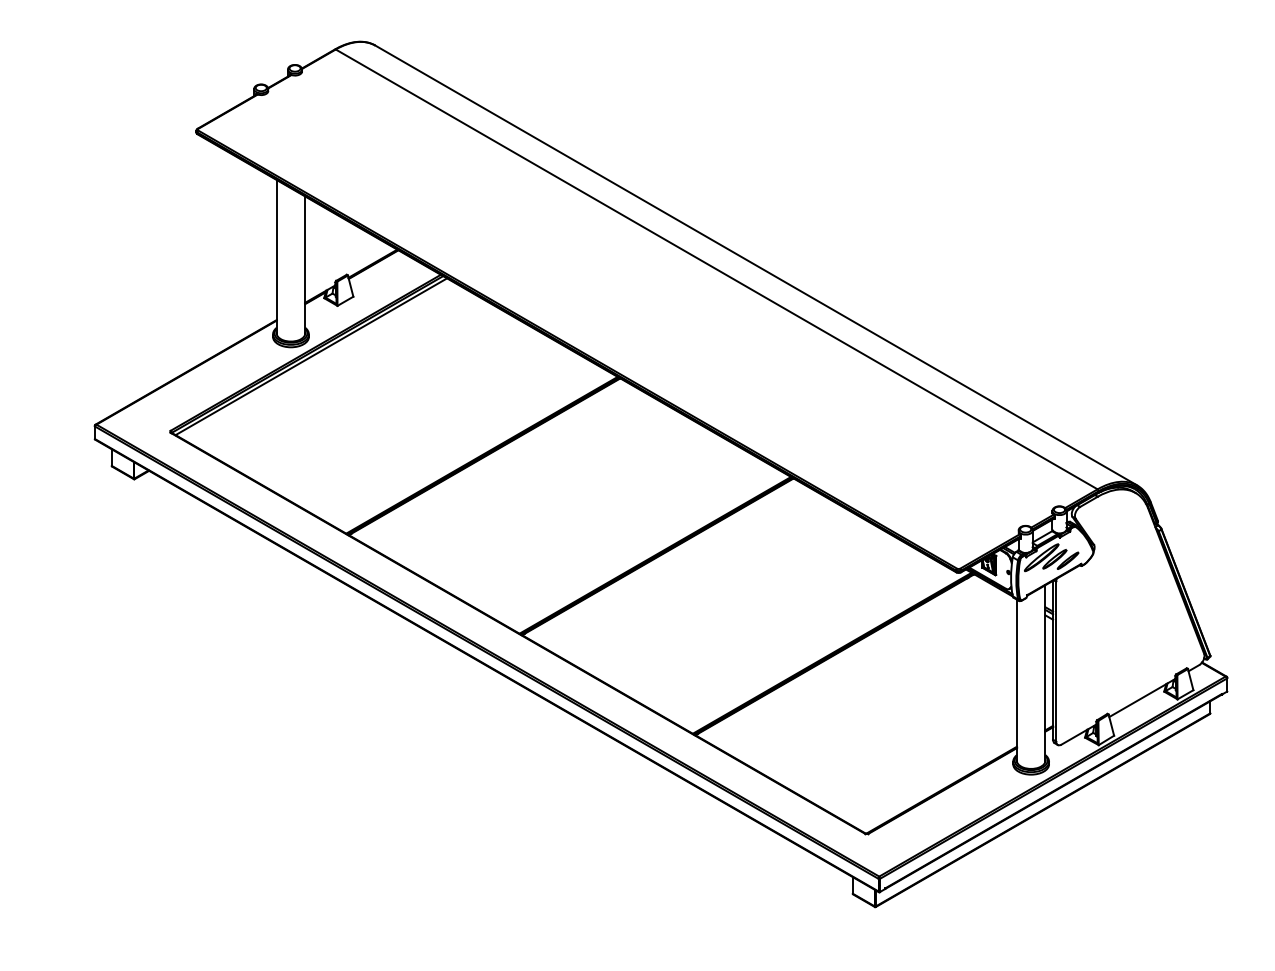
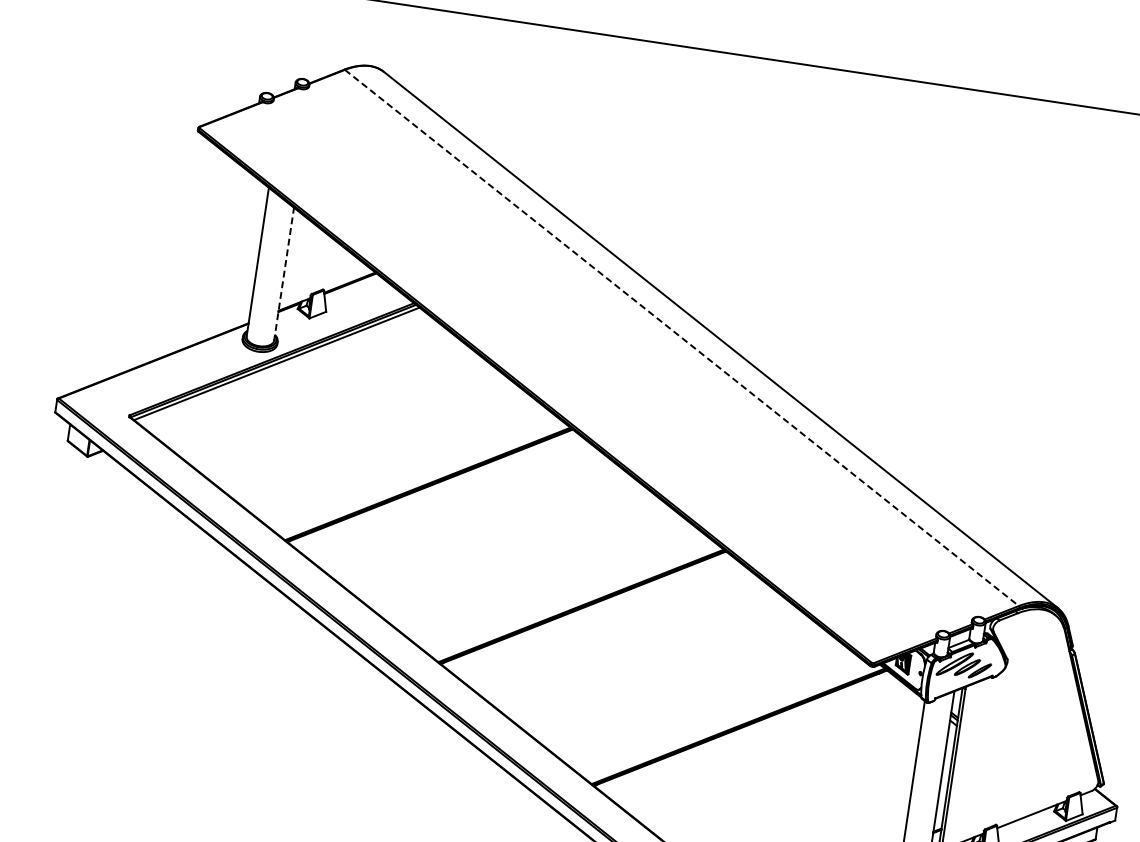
line: (305, 264) -> (284, 273), solid -> dashed
line: (716, 269) -> (681, 338), solid -> dashed

